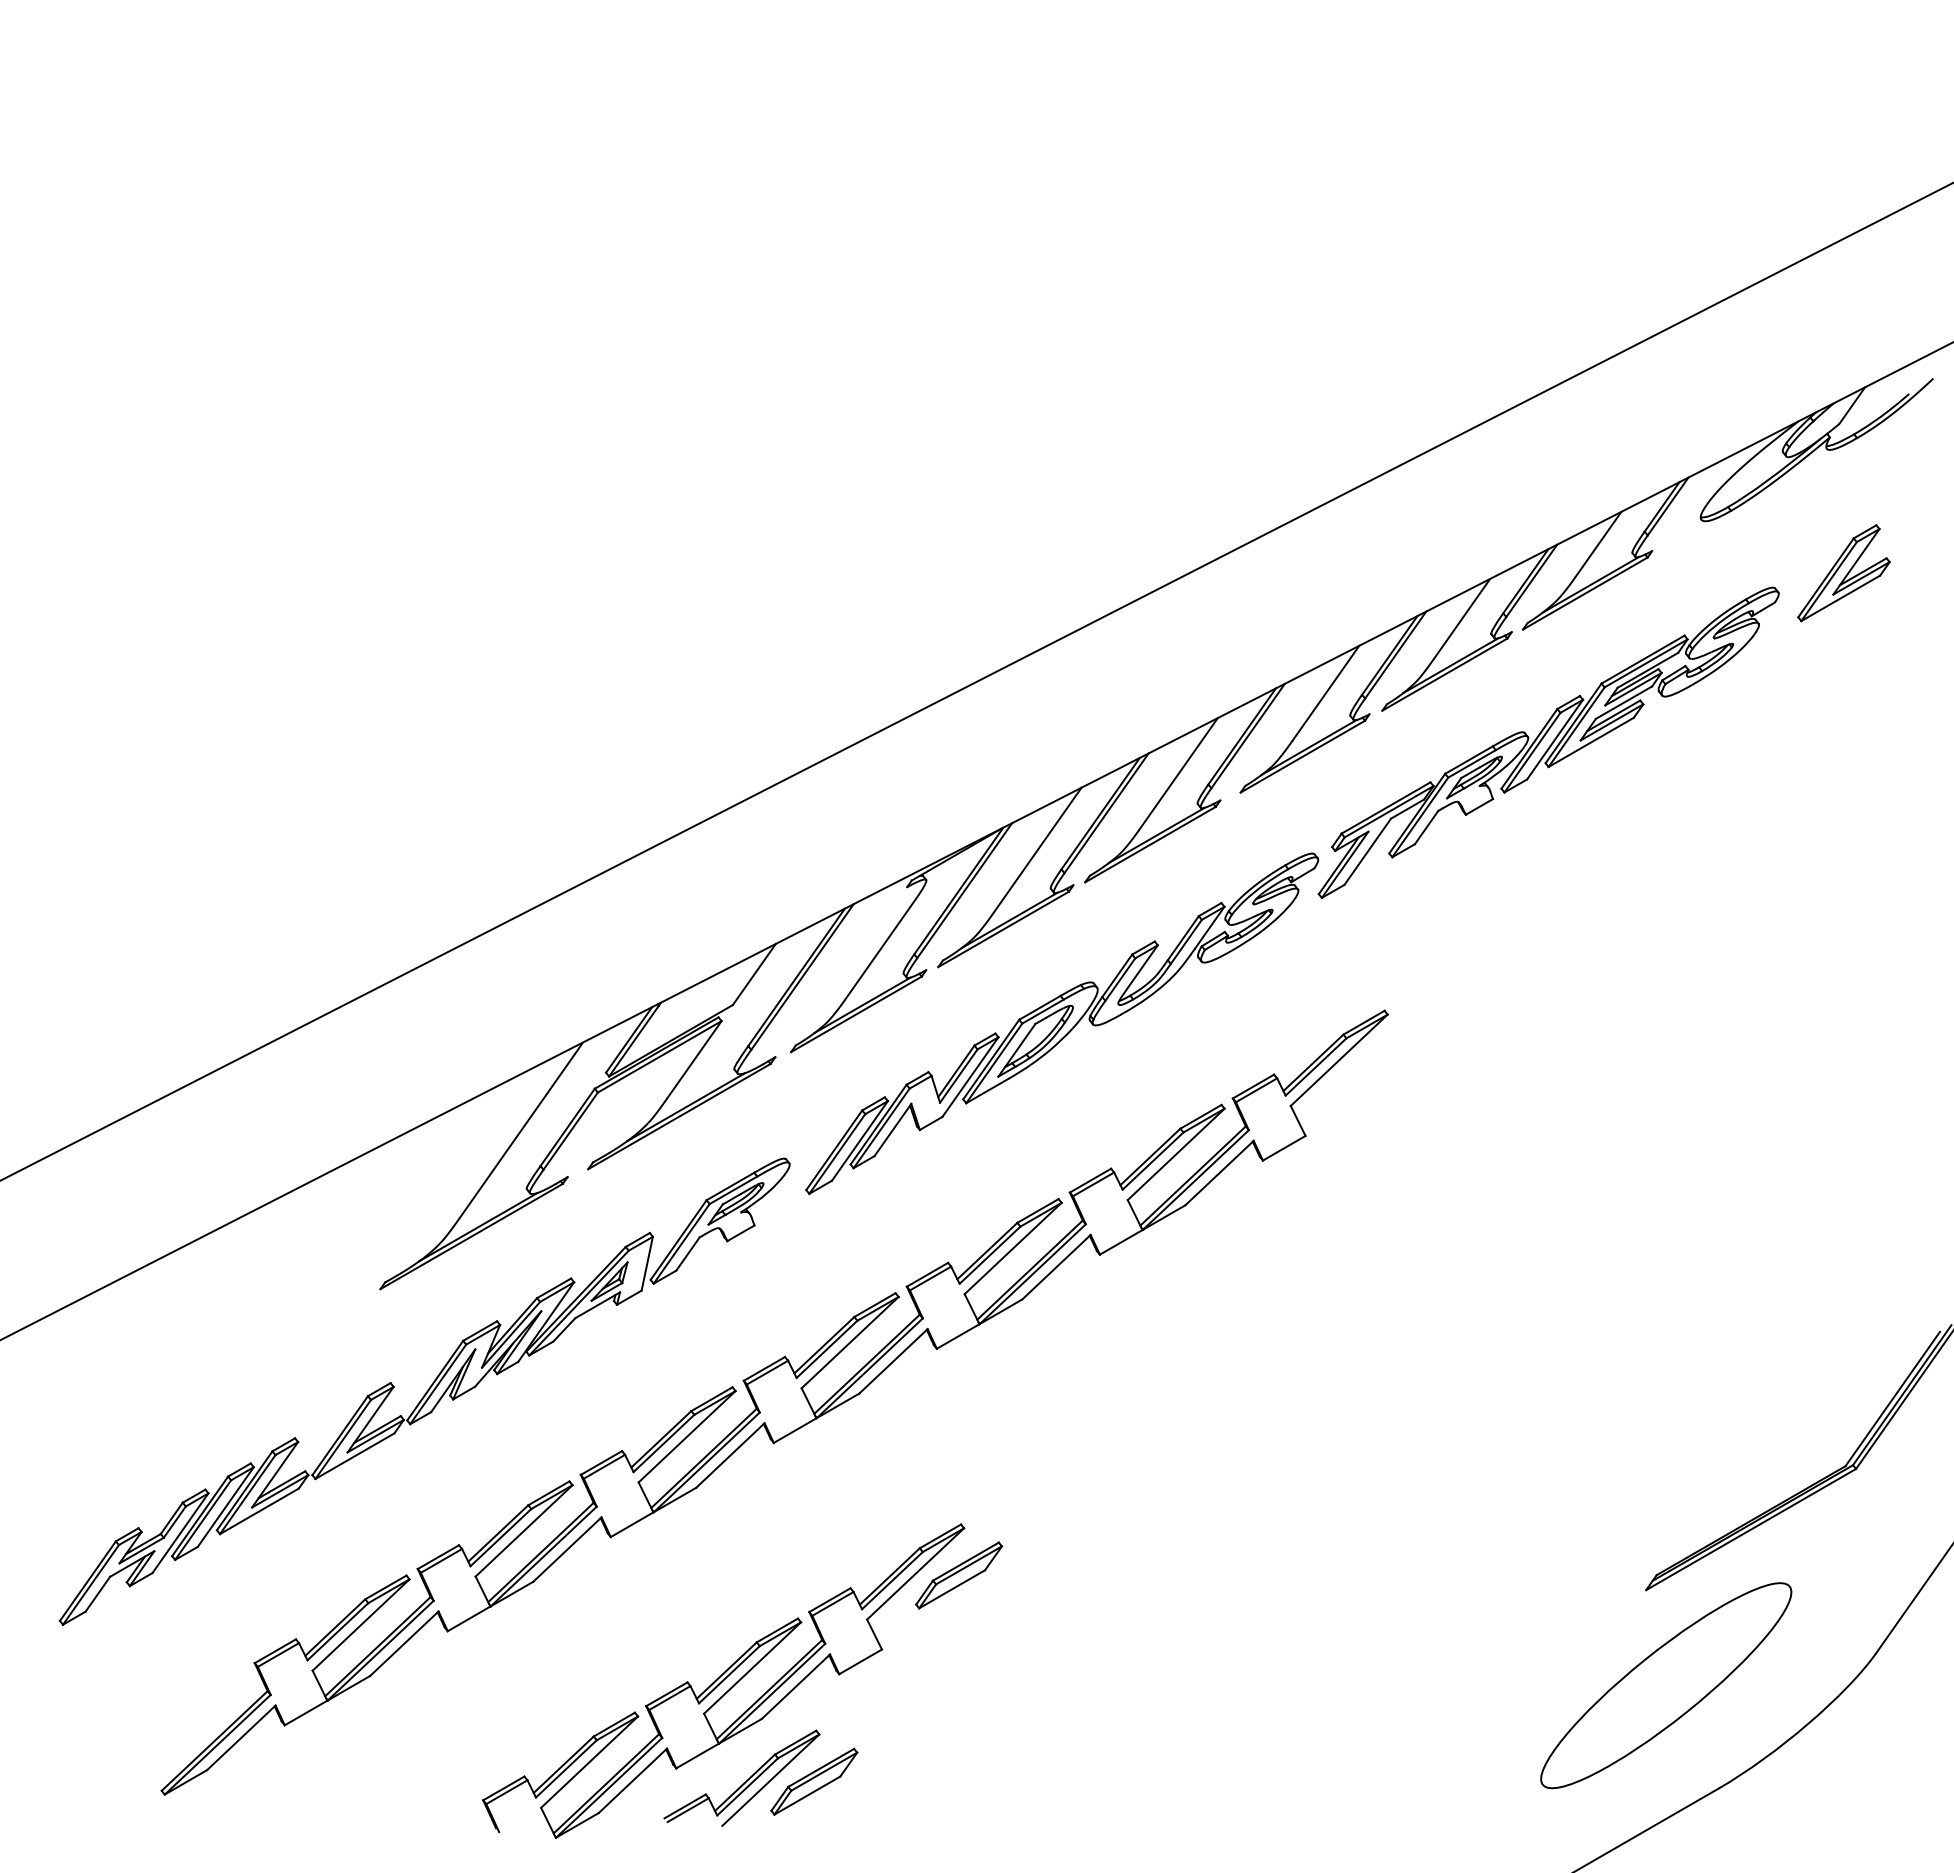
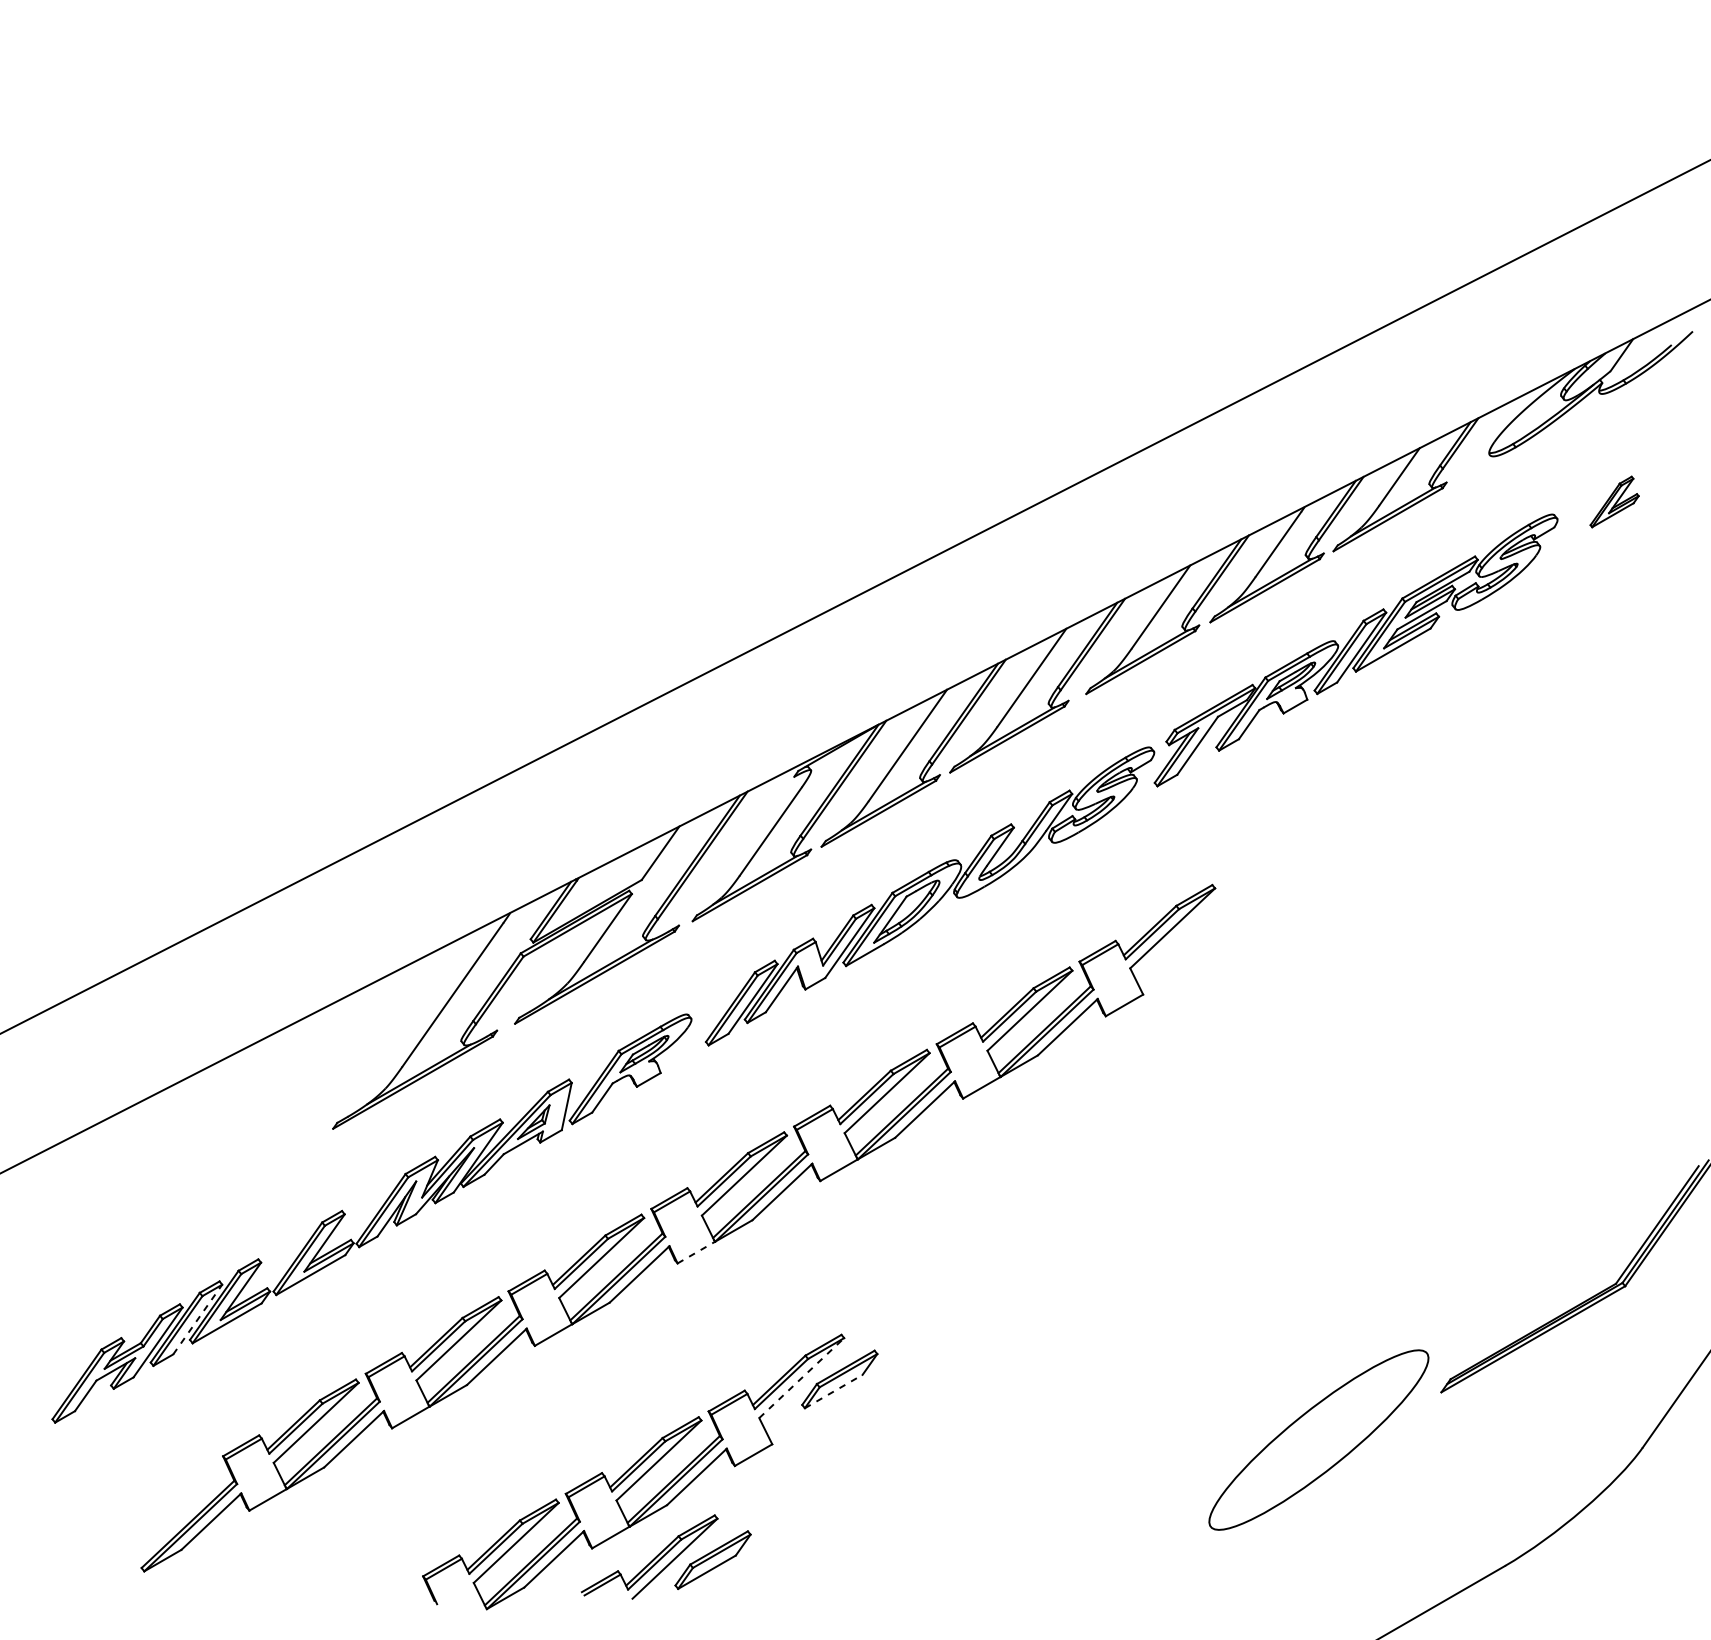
part: (1843, 573) -> (1614, 502), size x0.6
line: (795, 1430) -> (696, 1252), solid -> dashed
line: (225, 1507) -> (197, 1319), solid -> dashed
line: (915, 1573) -> (801, 1377), solid -> dashed
line: (952, 1589) -> (834, 1391), solid -> dashed
part: (1666, 1685) -> (1319, 1439), moved

